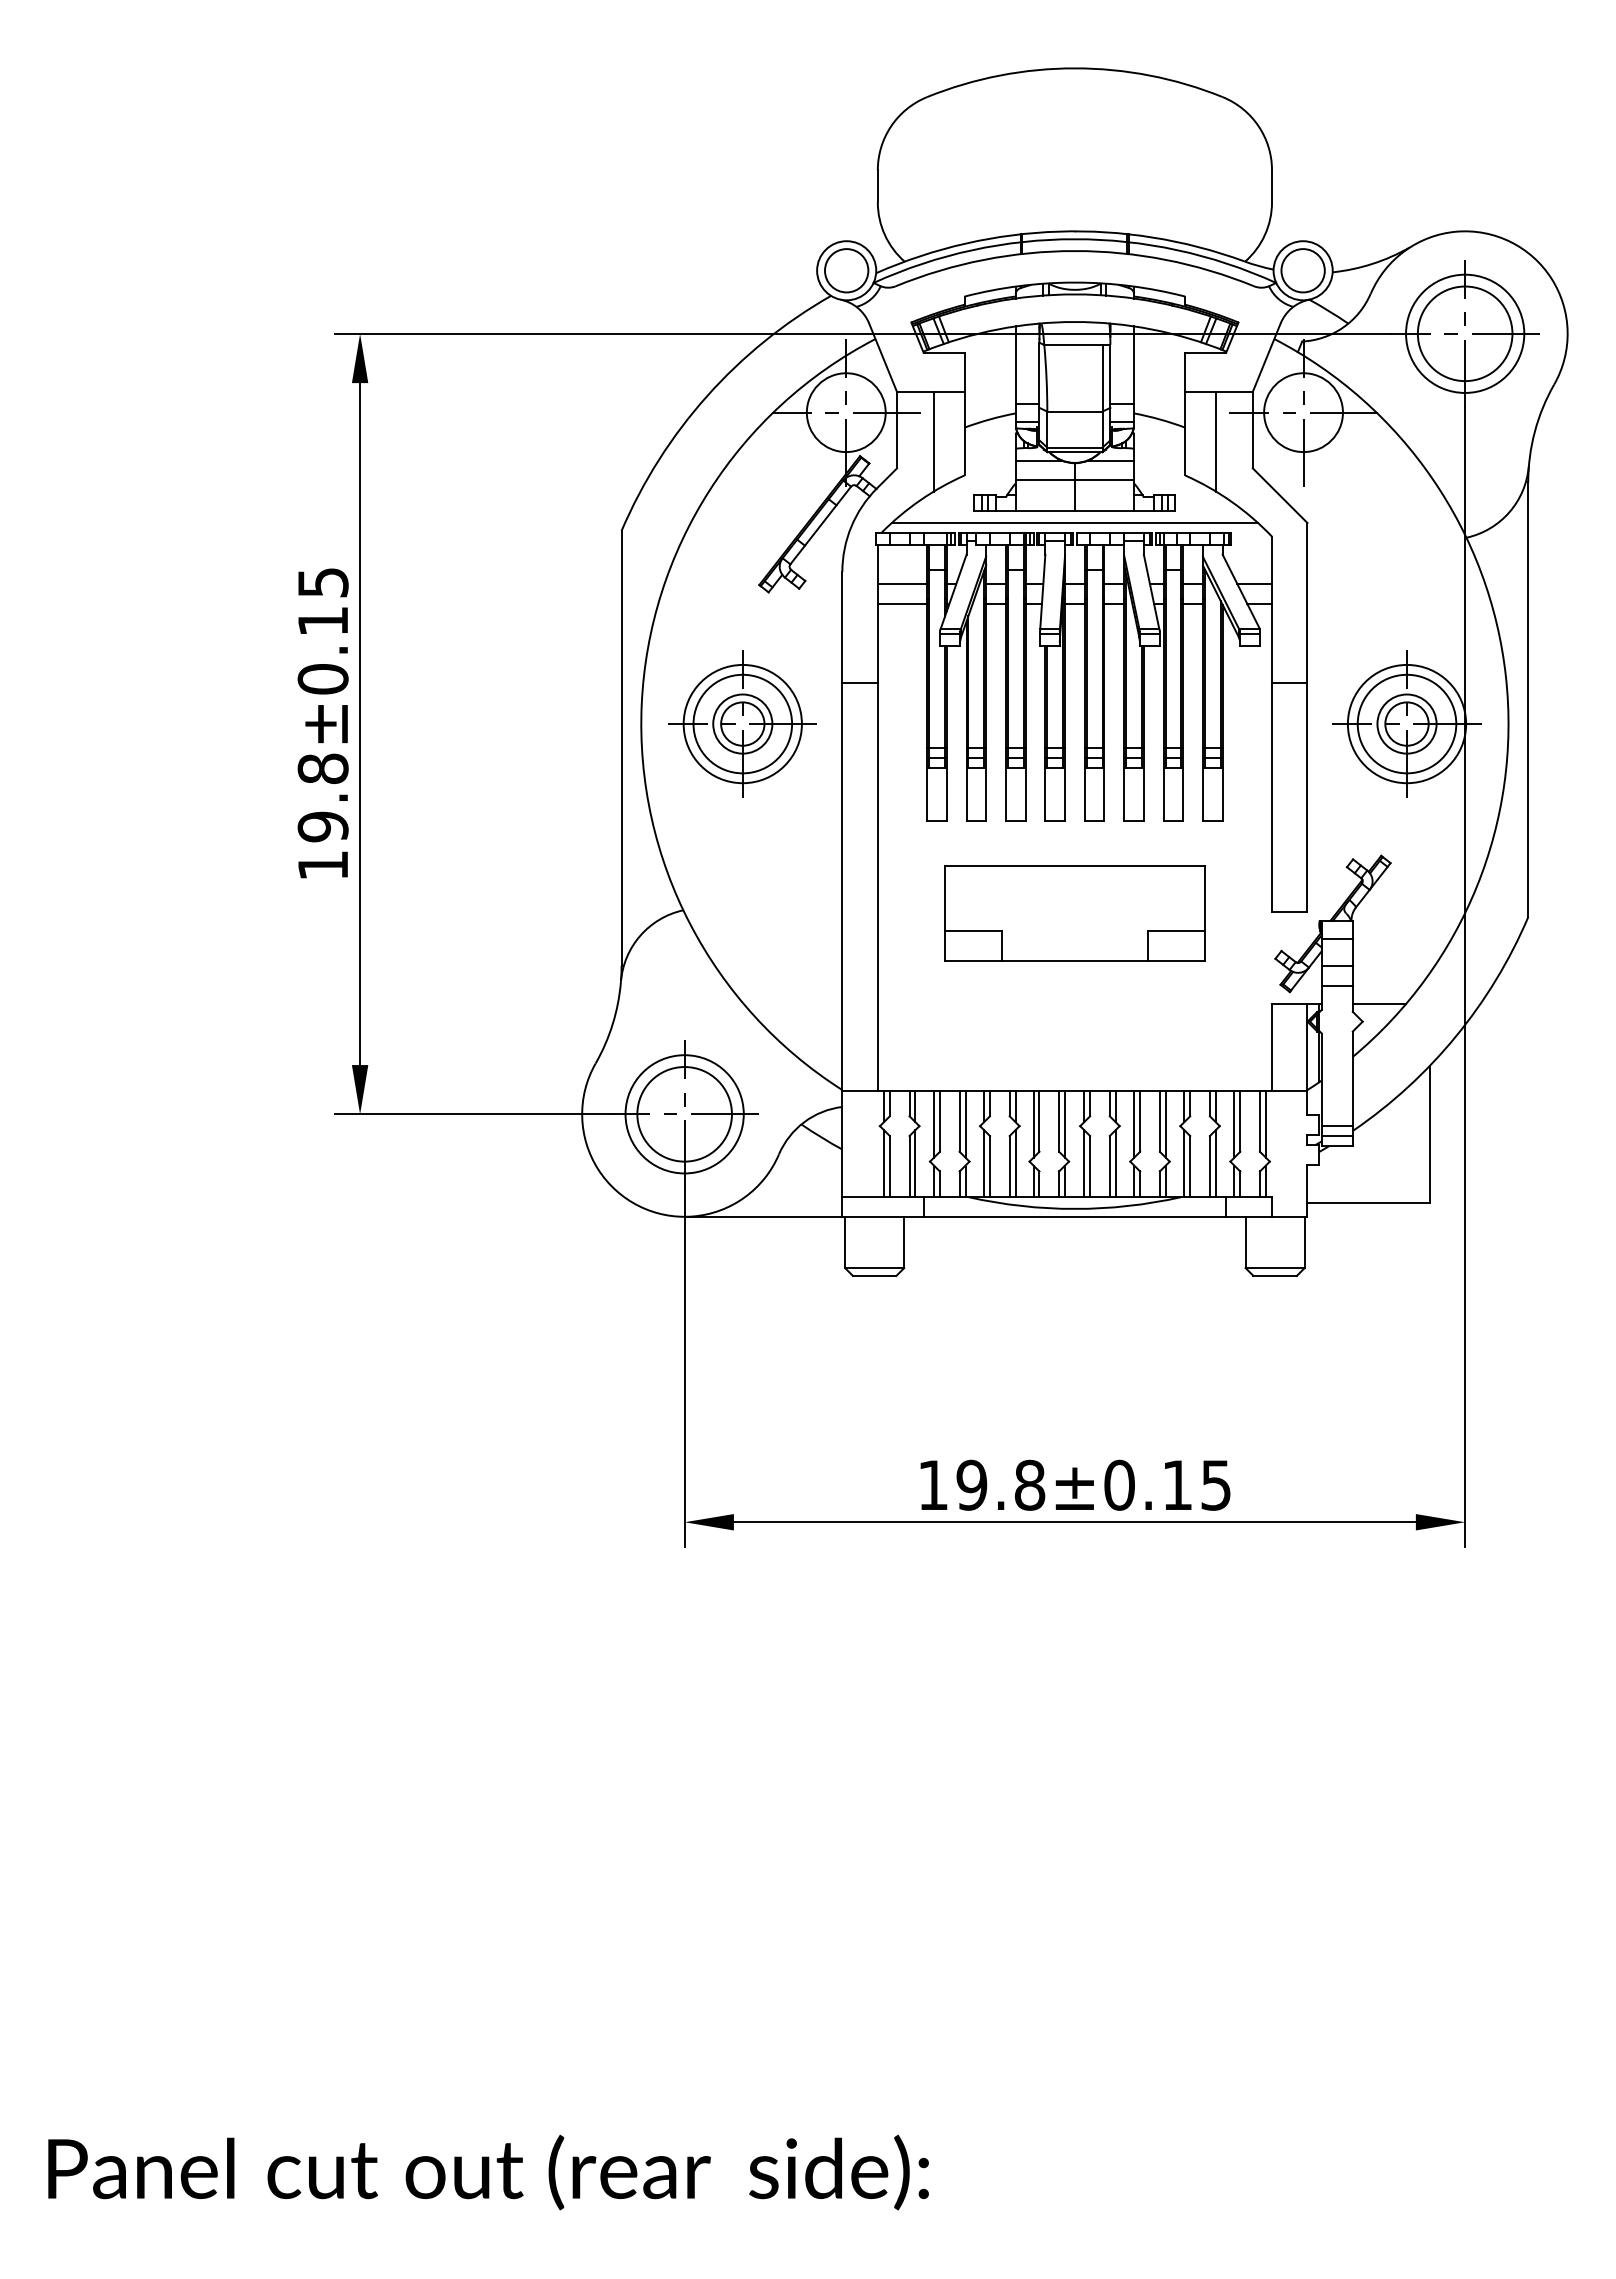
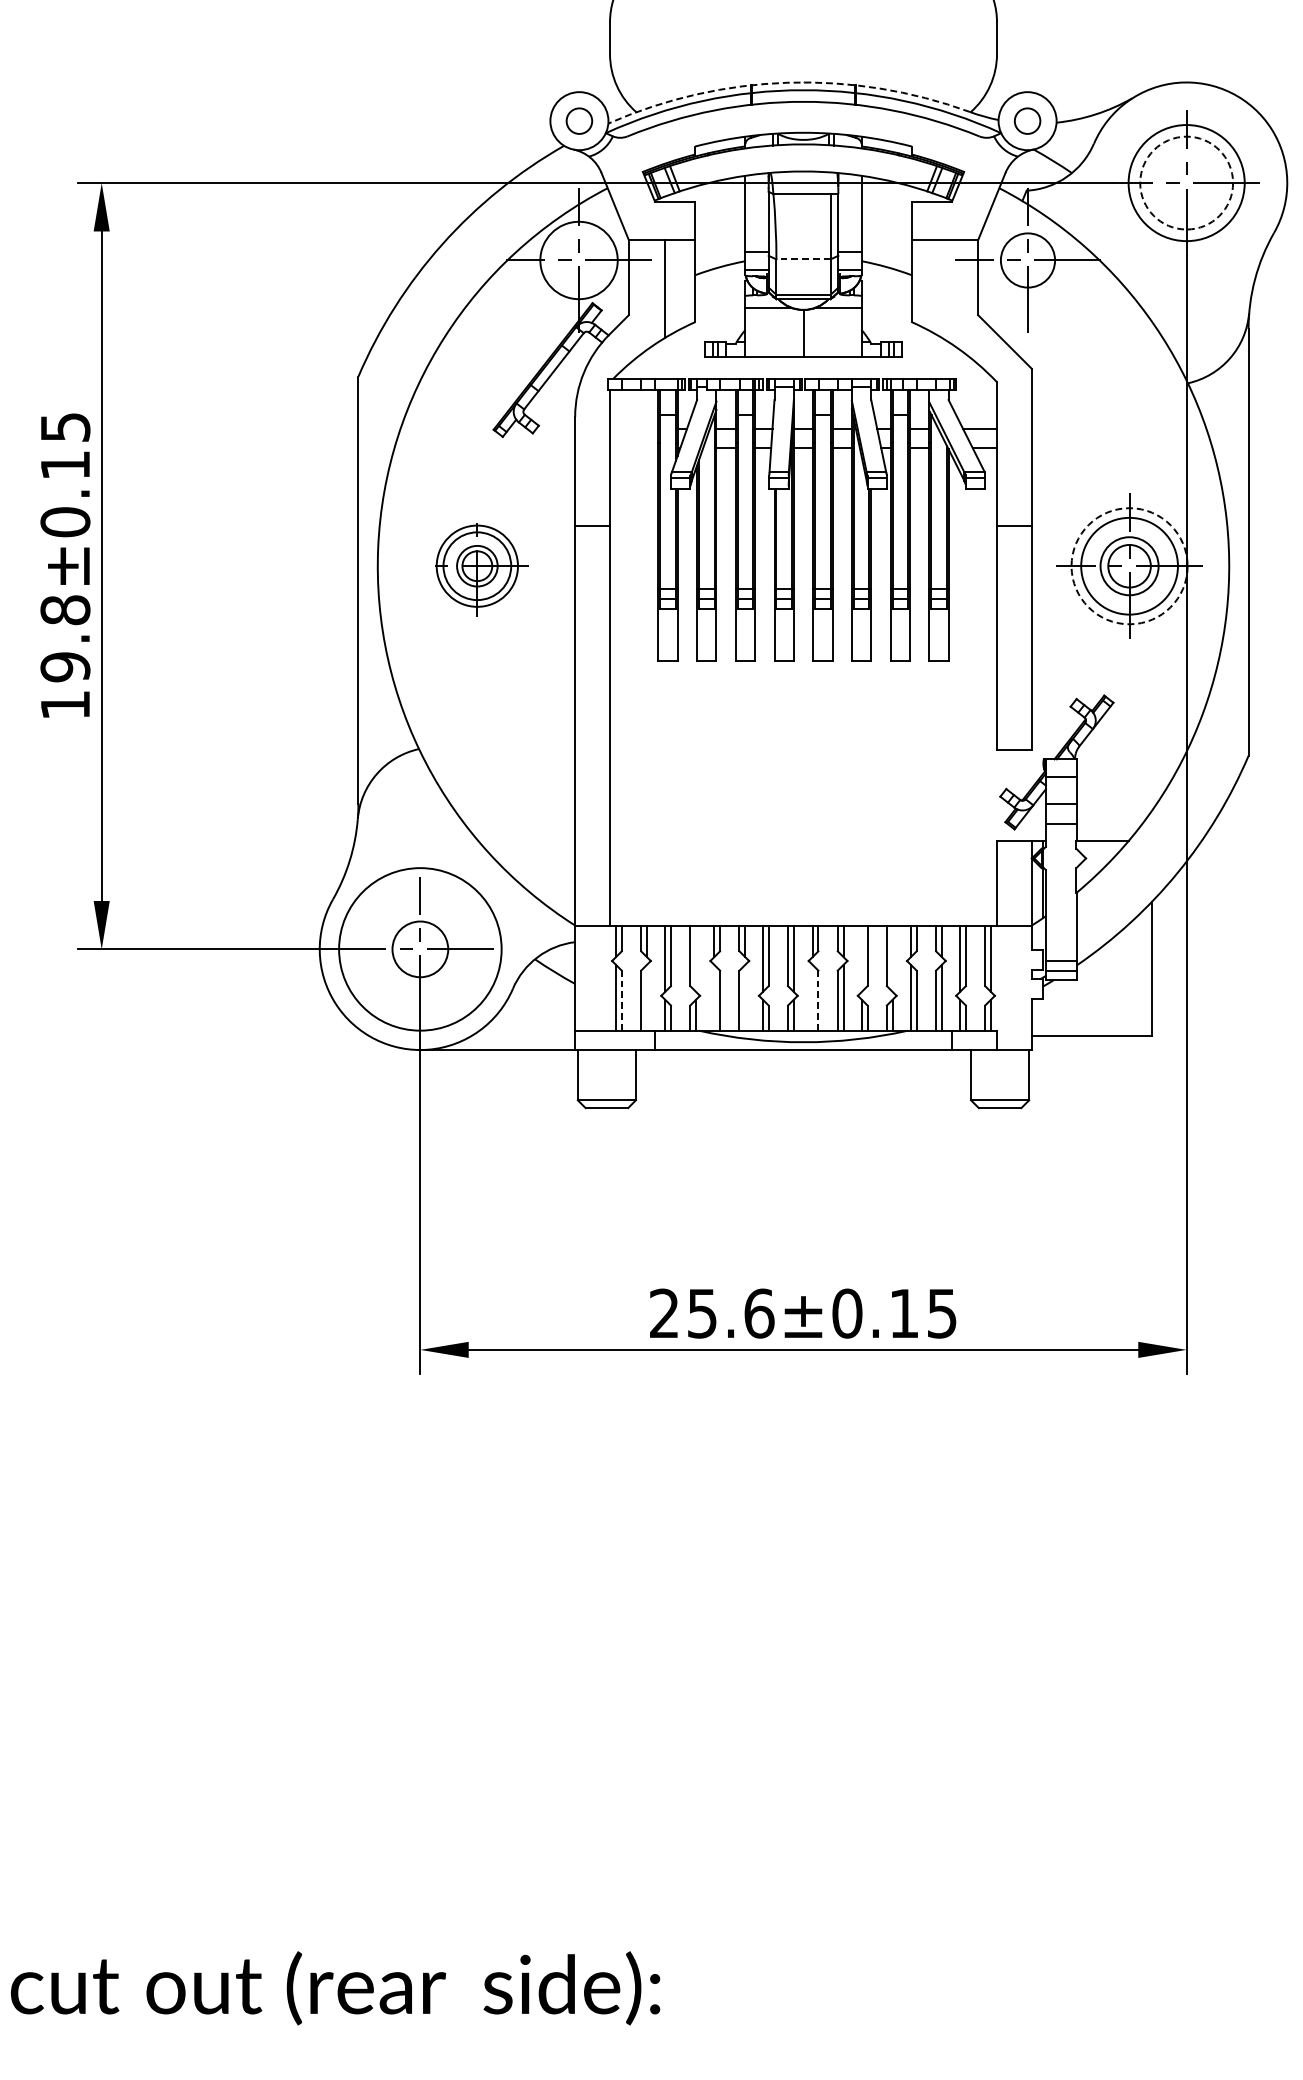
arc: (1059, 231) -> (788, 82), solid -> dashed
circle: (846, 270) -> (579, 120), size x0.6
circle: (1302, 270) -> (1026, 120), size x0.6
circle: (1464, 333) -> (1186, 182), solid -> dashed
line: (1074, 411) -> (803, 259), solid -> dashed
circle: (1303, 412) -> (1027, 260), size x0.7
line: (1216, 441) -> (942, 288), removed
line: (1074, 479) -> (803, 326), removed
line: (1074, 523) -> (803, 369), removed
line: (902, 584) -> (634, 429), removed
line: (902, 603) -> (634, 447), removed
part: (742, 723) -> (477, 565), size x0.7
circle: (1406, 723) -> (1129, 565), solid -> dashed
part: (1074, 913) -> (803, 752), removed
circle: (684, 1114) -> (420, 949), size x0.6
circle: (684, 1114) -> (420, 949), size x1.4
line: (965, 1123) -> (696, 958), removed
line: (1134, 1123) -> (862, 958), removed
line: (1165, 1123) -> (892, 958), removed
line: (915, 1163) -> (647, 997), removed
line: (984, 1163) -> (714, 997), removed
line: (1015, 1163) -> (745, 997), removed
line: (1084, 1163) -> (812, 997), removed
line: (889, 1166) -> (621, 1000), solid -> dashed
line: (1090, 1166) -> (818, 1000), solid -> dashed
text: (981, 1484) -> (711, 1312), 19.8±0.15 -> 25.6±0.15

